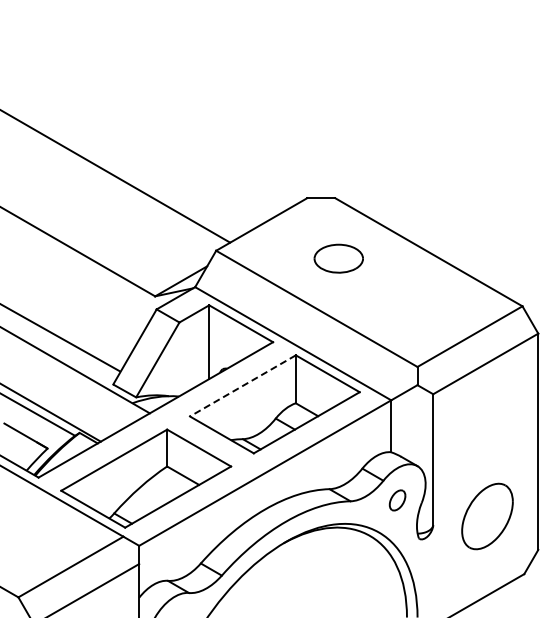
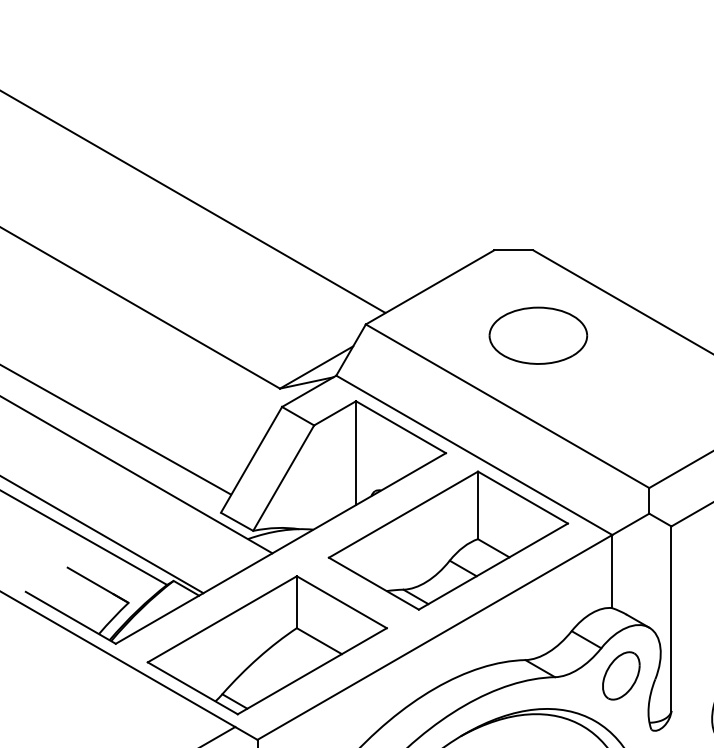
part: (338, 258) -> (538, 335), size x1.43
line: (242, 386) -> (402, 515), dashed -> solid
part: (397, 500) -> (621, 676), size x1.67

